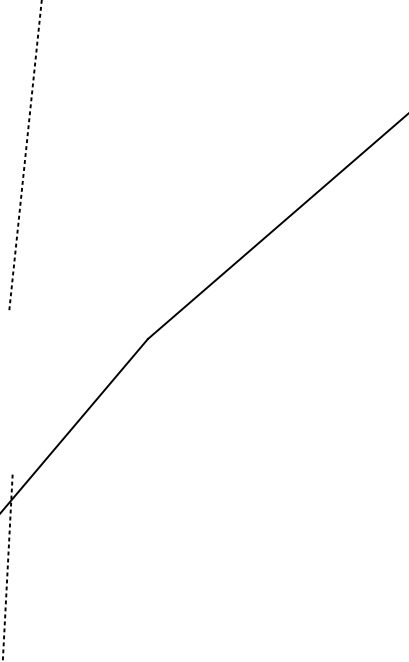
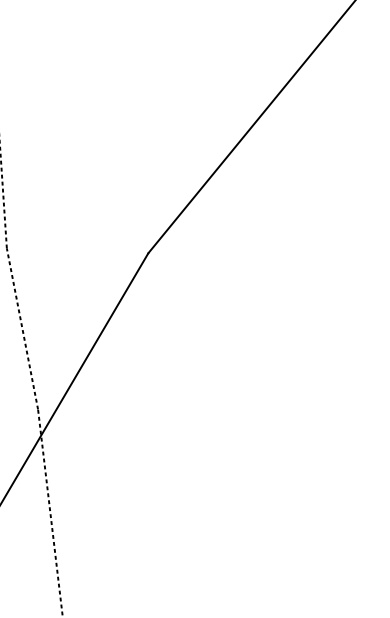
line: (10, 392) -> (22, 329), added

